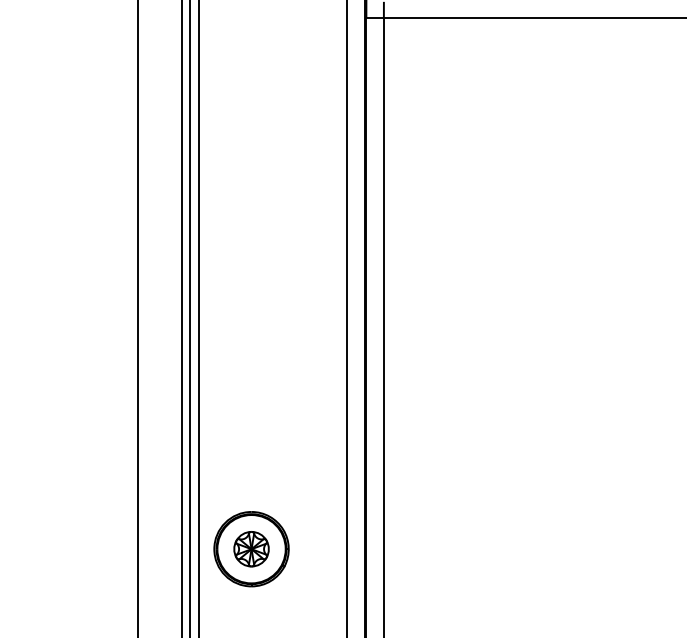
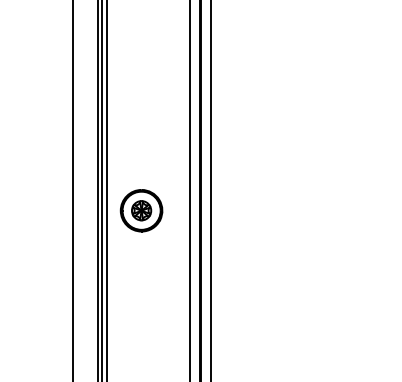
part: (251, 548) -> (141, 210), moved

